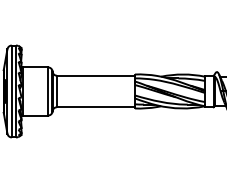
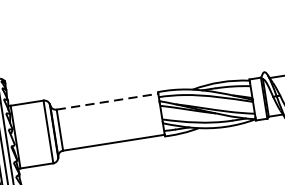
line: (95, 75) -> (106, 101), solid -> dashed

